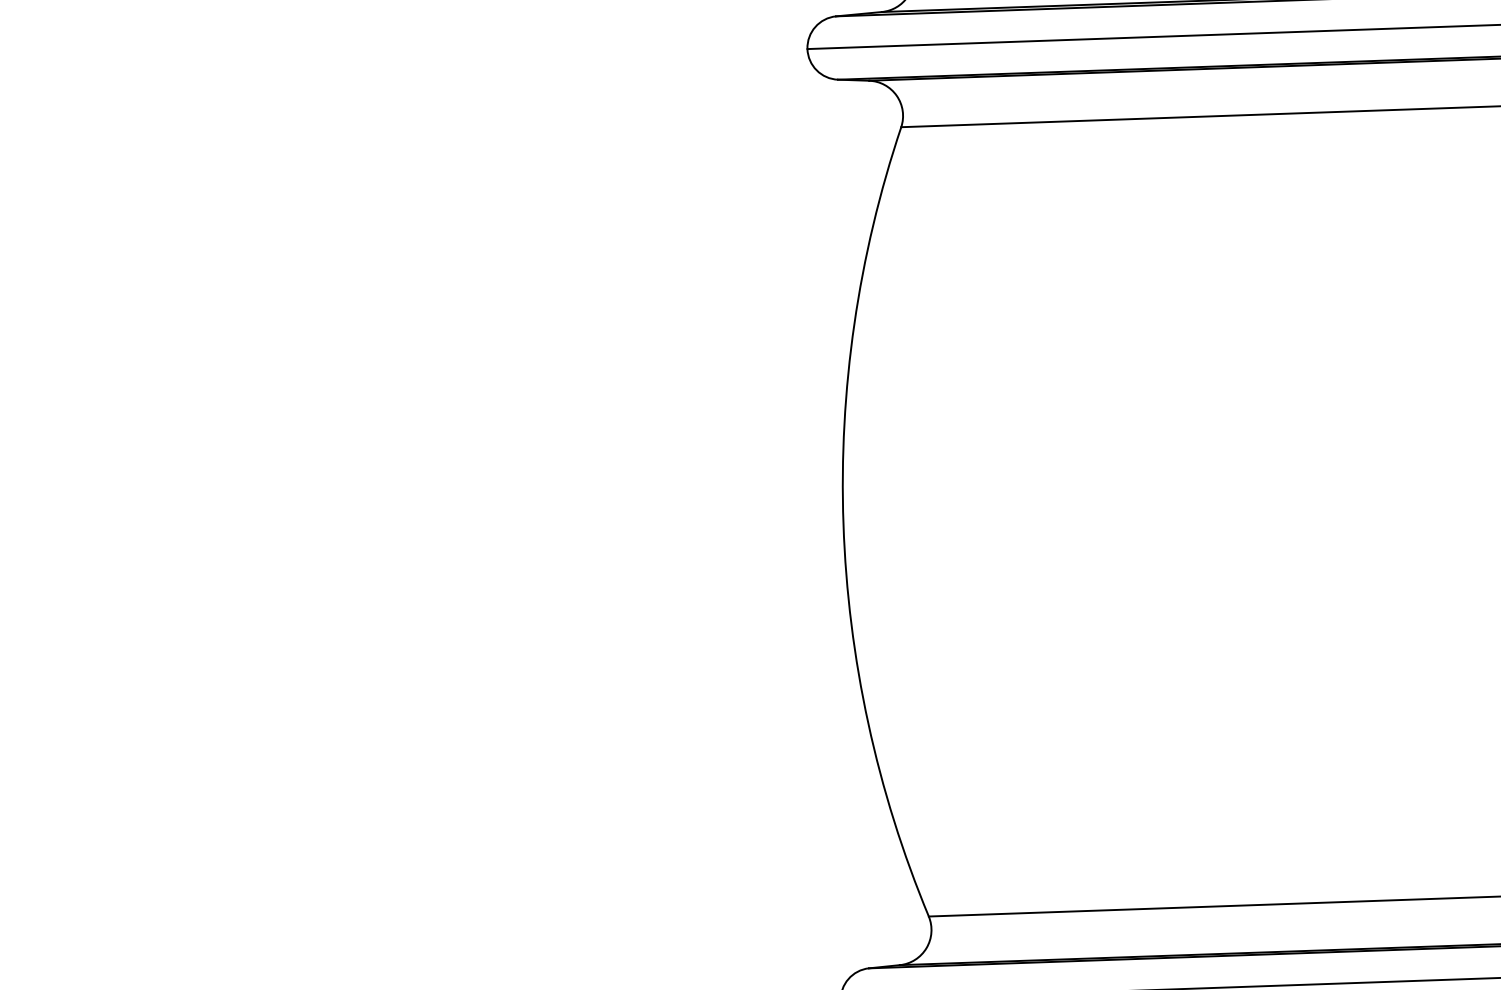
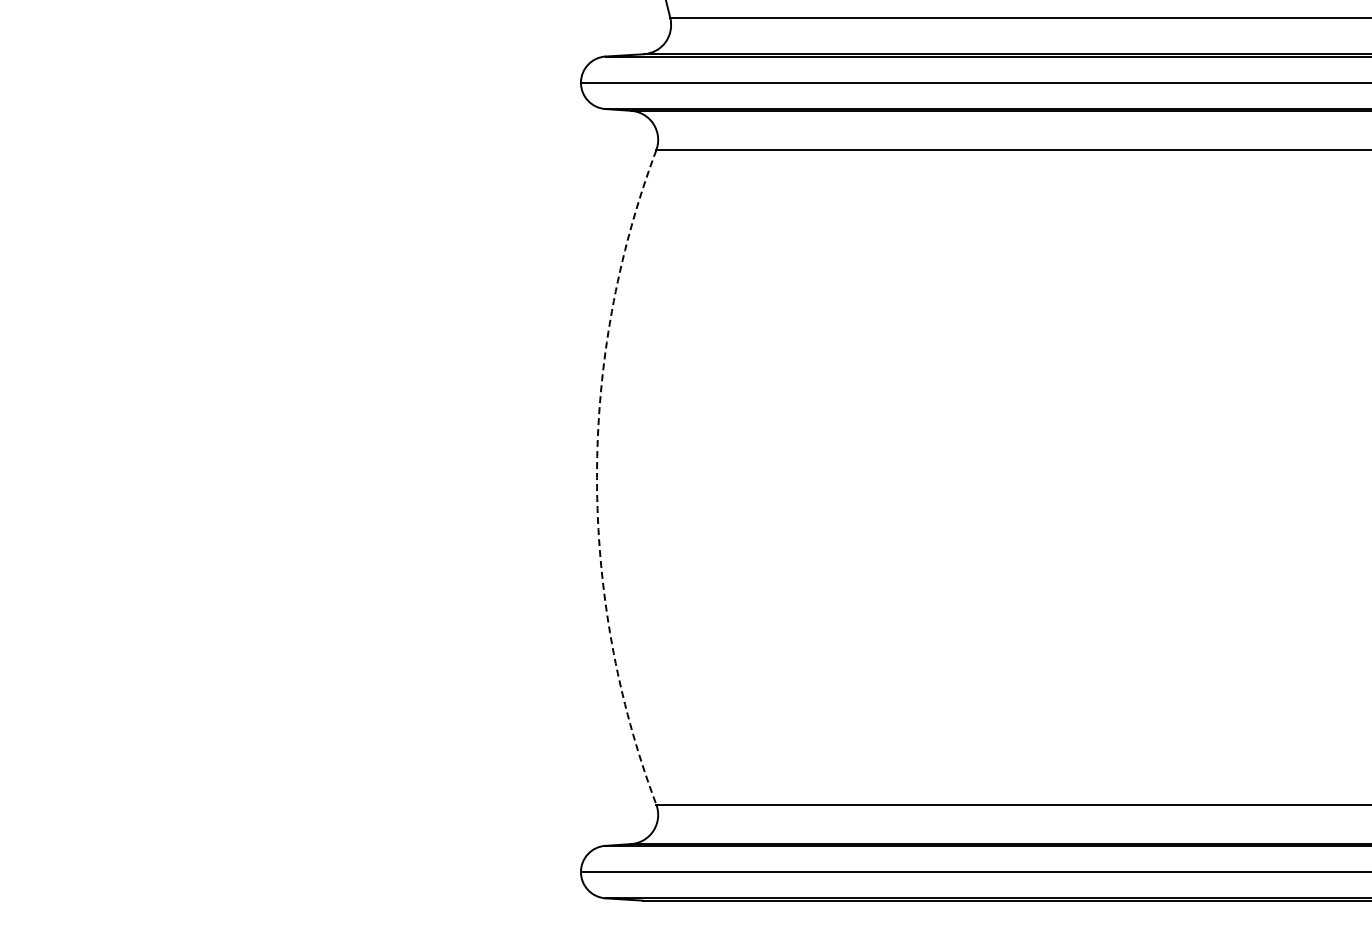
arc: (844, 524) -> (597, 477), solid -> dashed

